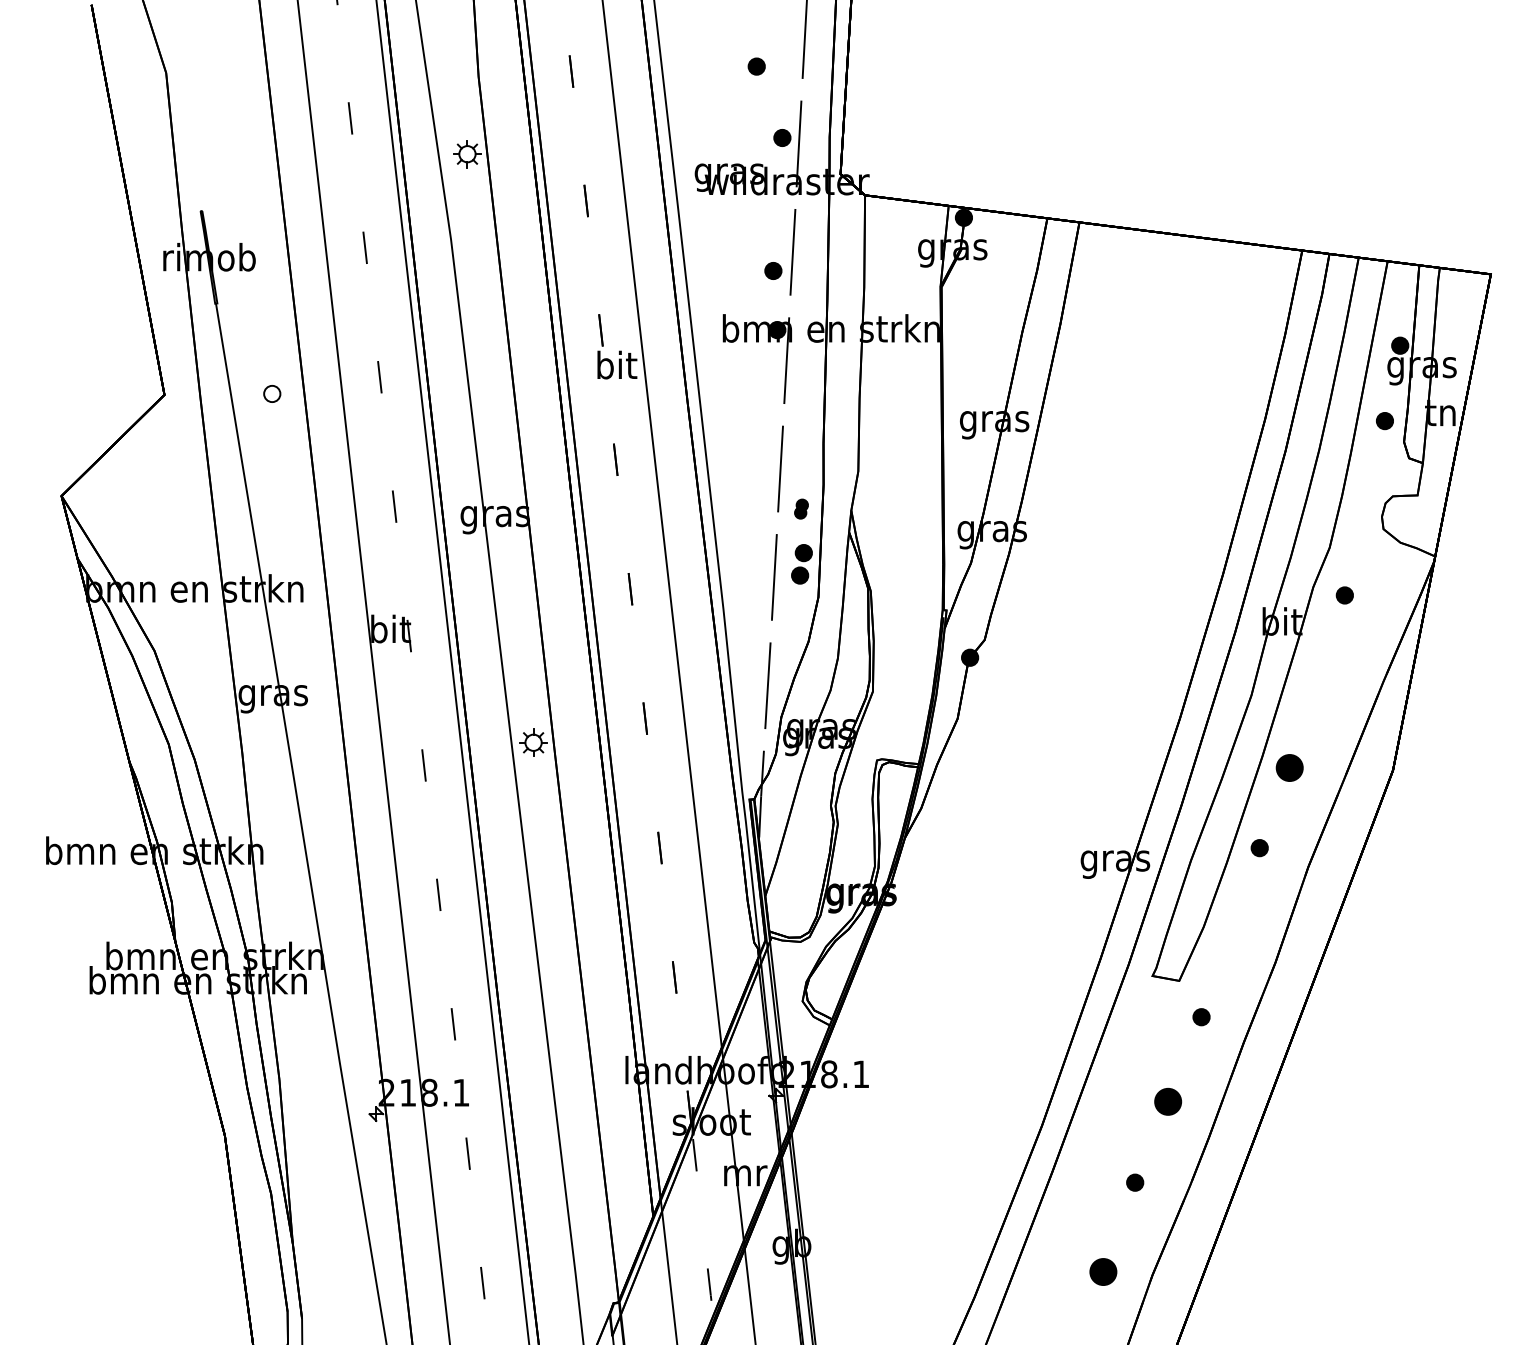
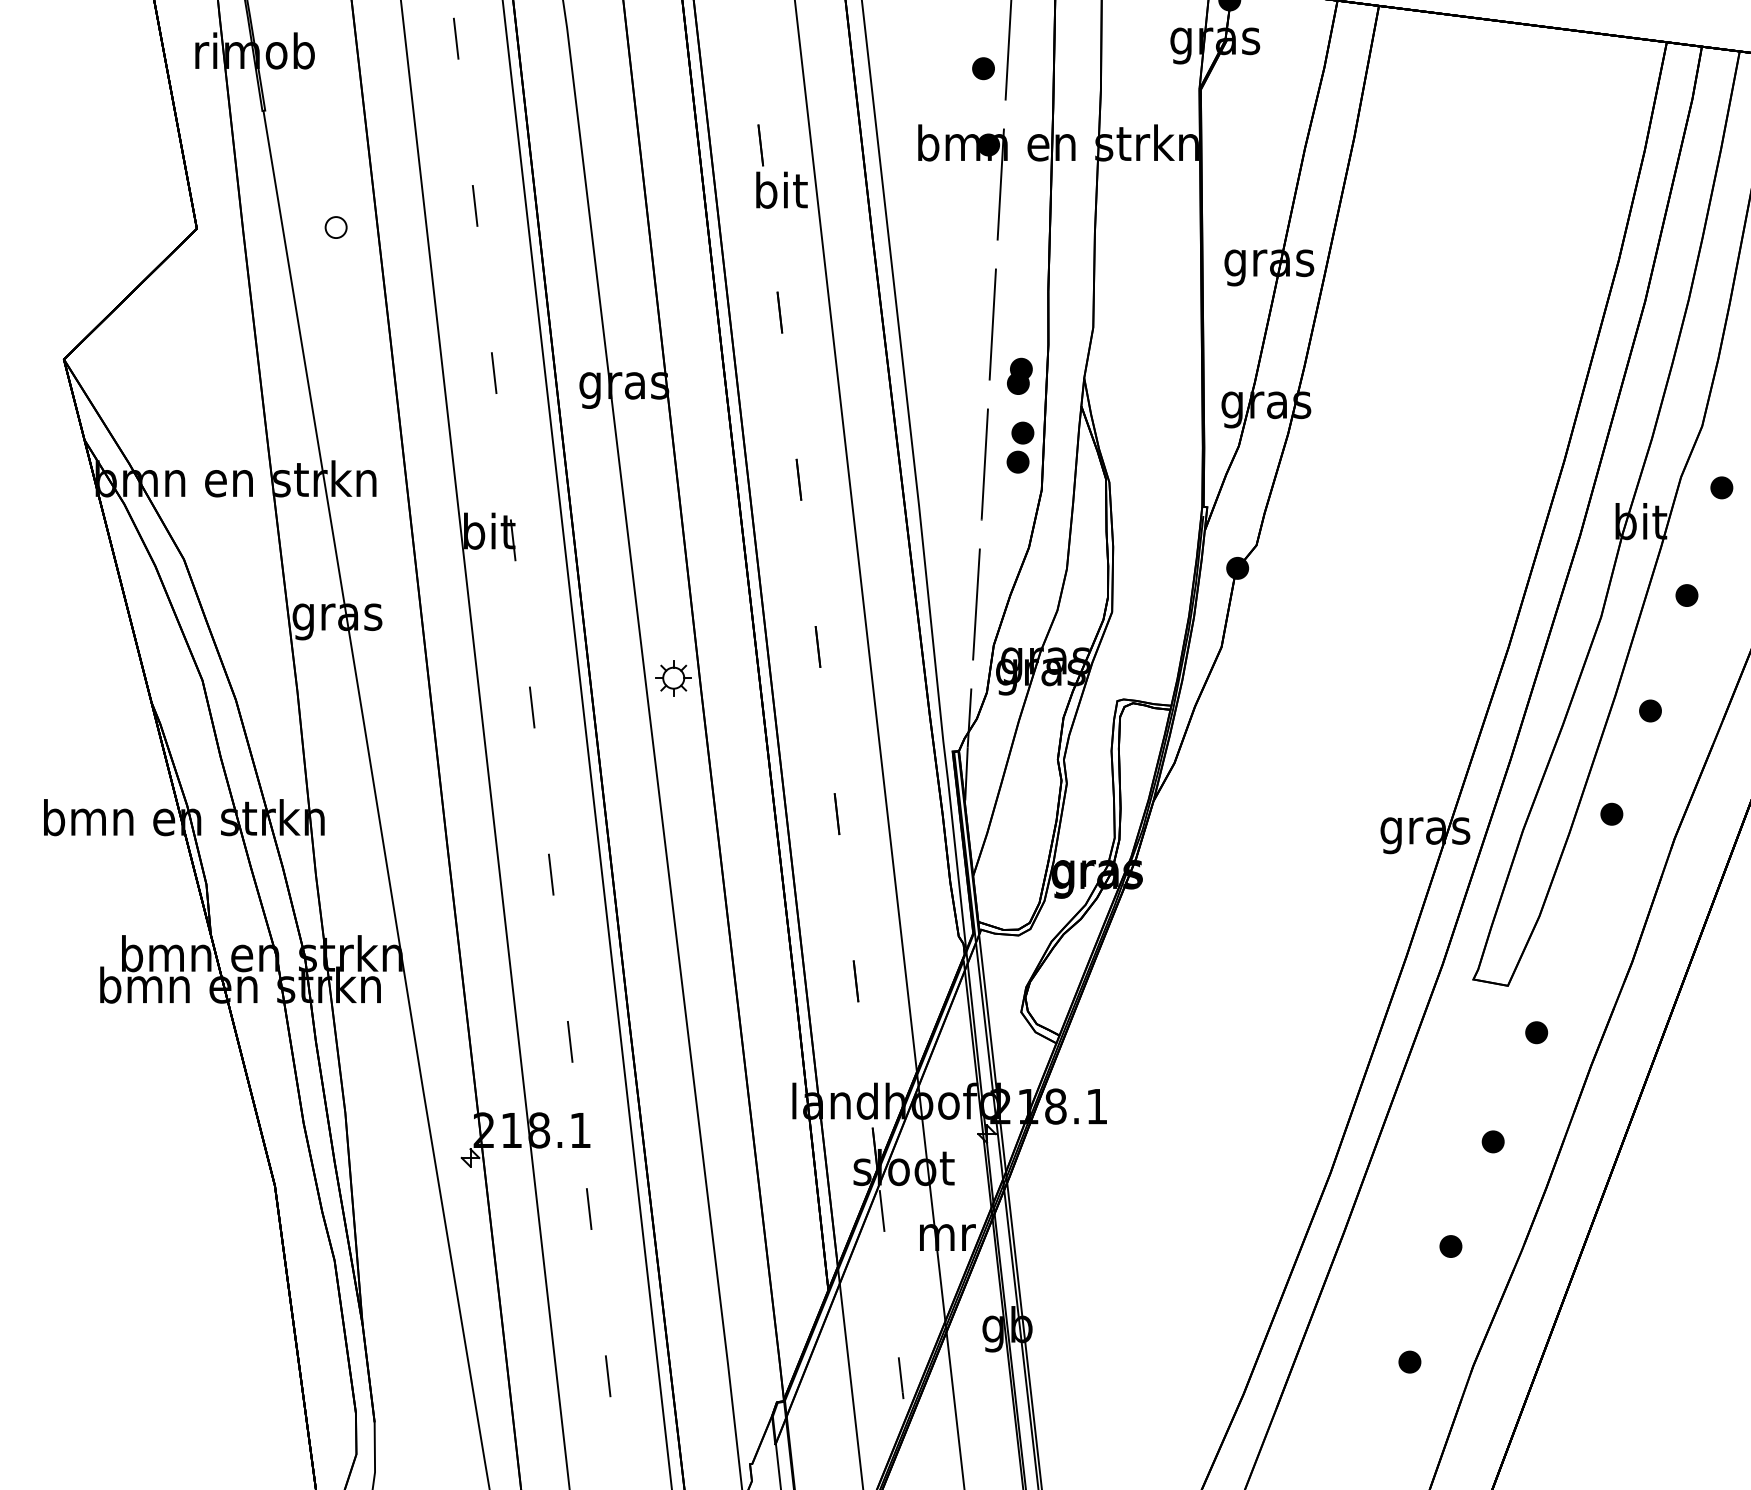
part: (801, 508) -> (1019, 375), size x1.43
part: (1317, 678) -> (1686, 595), added
part: (1289, 768) -> (1650, 711), size x0.62
part: (1167, 1101) -> (1492, 1141), size x0.62
part: (1103, 1272) -> (1410, 1362), size x0.62

